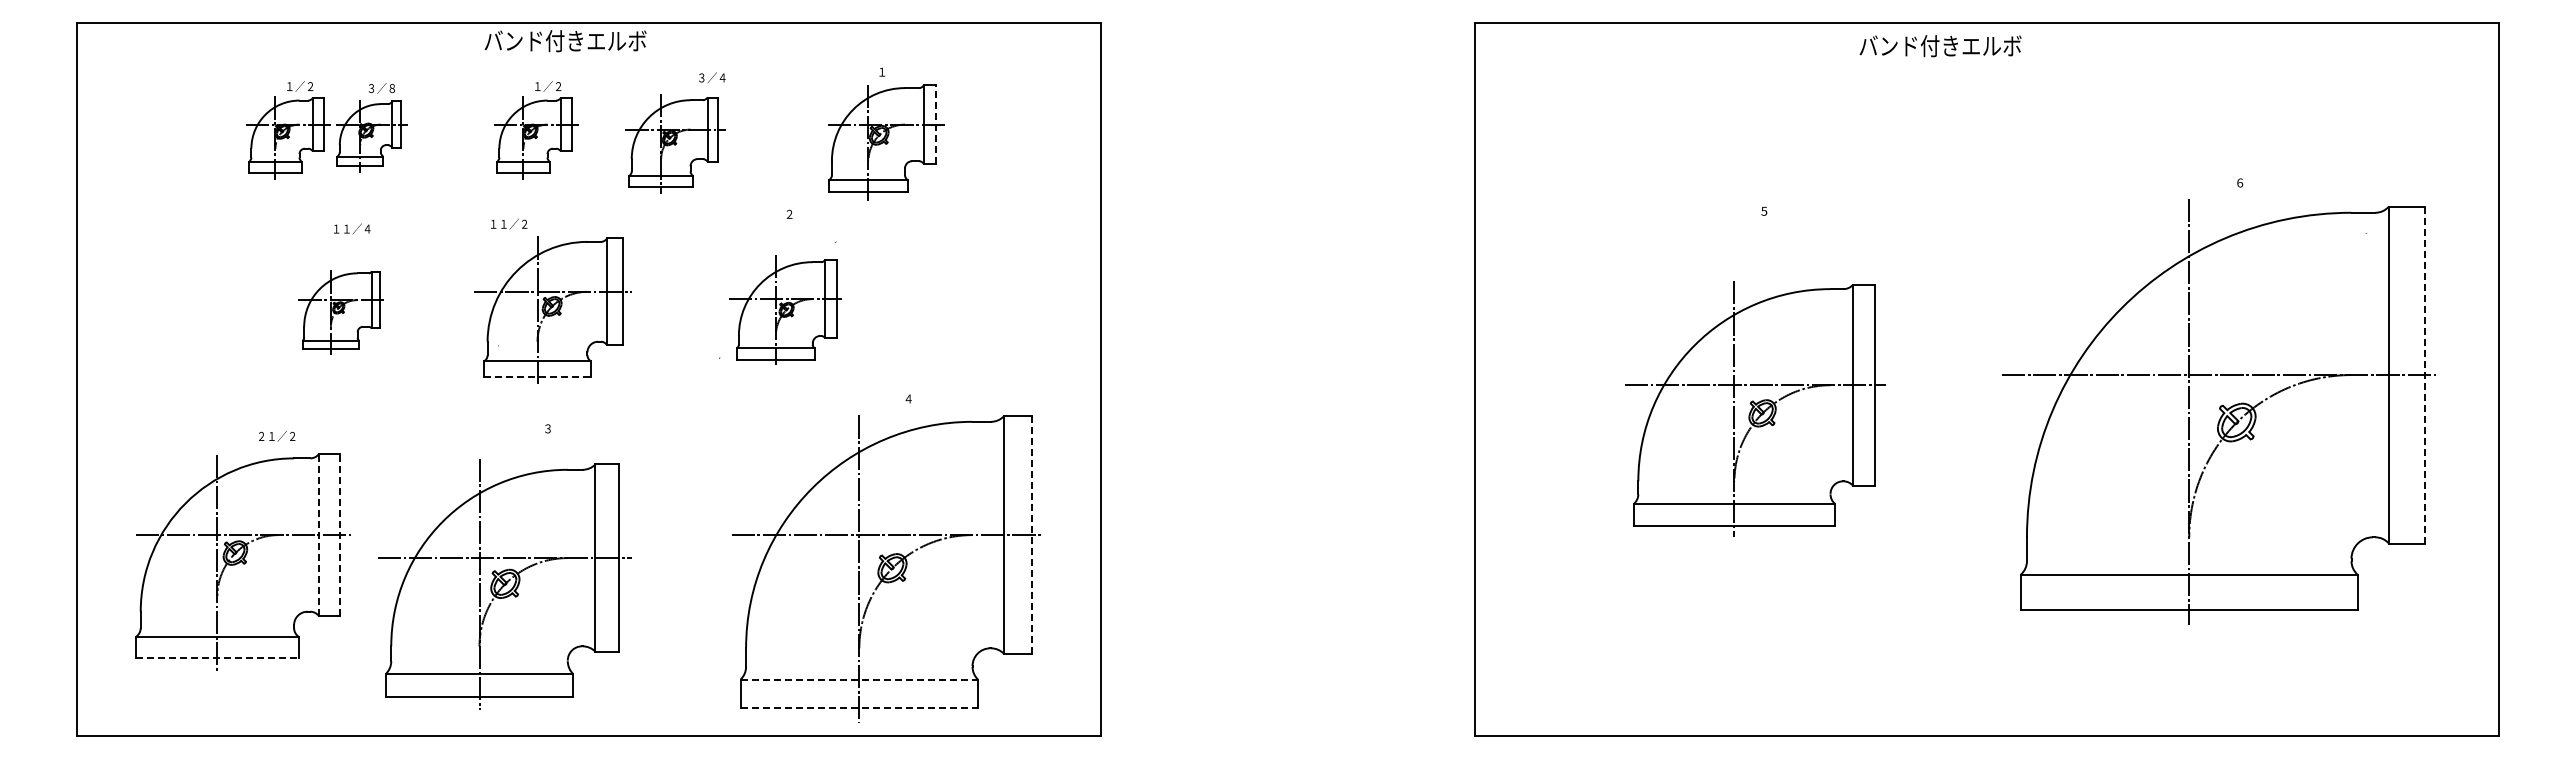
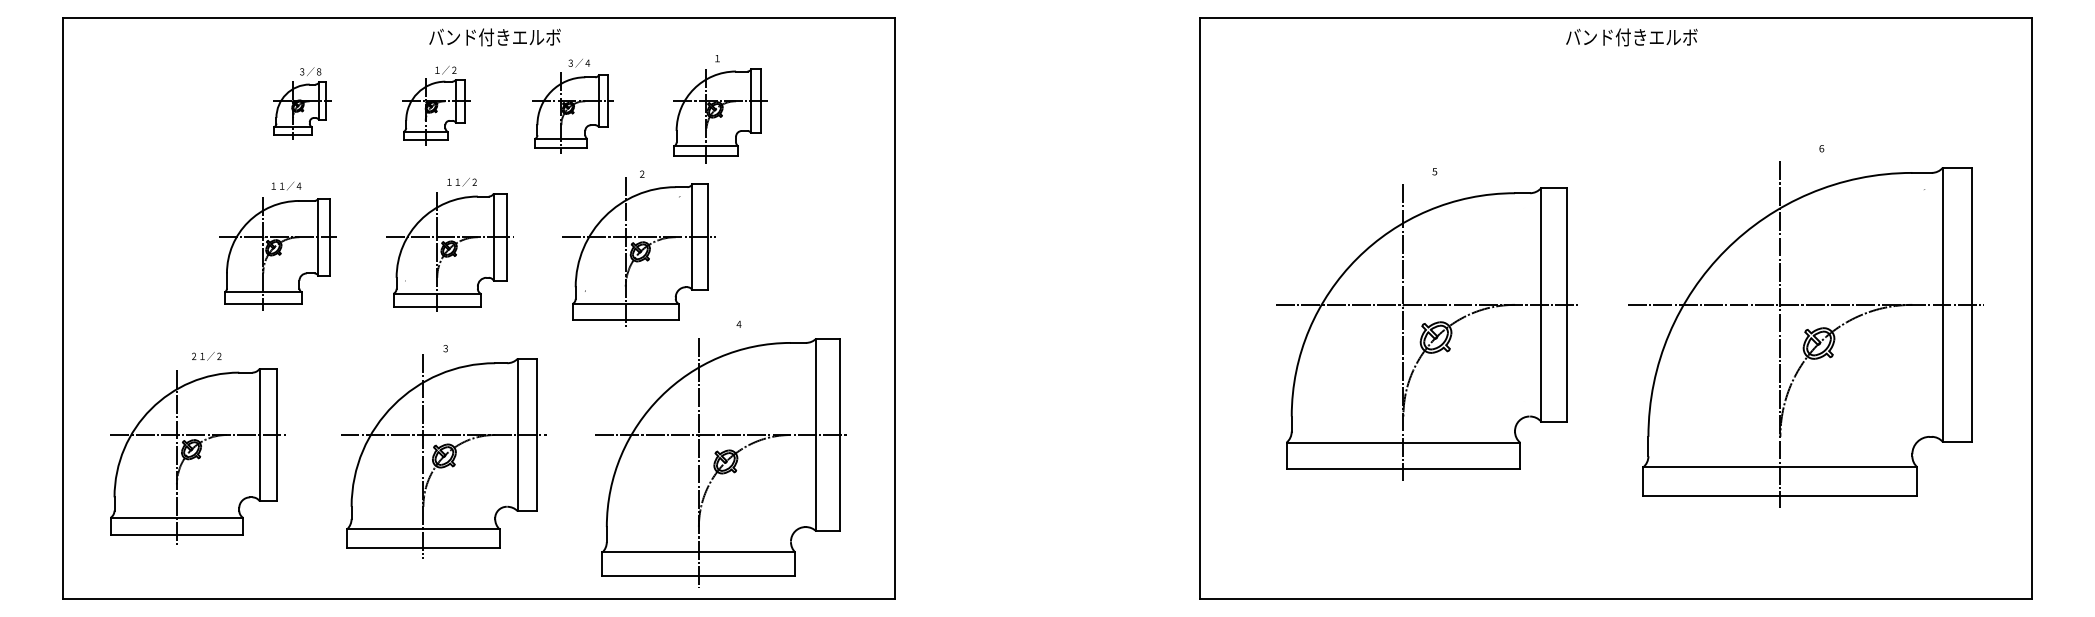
text: (565, 41) -> (494, 37), moved
text: (1940, 46) -> (1631, 37), moved
line: (936, 124) -> (761, 101), dashed -> solid
part: (288, 130) -> (234, 106), removed
part: (675, 143) -> (572, 112), moved
text: (509, 223) -> (462, 181), moved
part: (785, 309) -> (638, 251), size x1.67
part: (341, 312) -> (277, 254), size x1.67
line: (2424, 375) -> (1971, 305), dashed -> solid
line: (538, 377) -> (438, 306), dashed -> solid
part: (1754, 408) -> (1426, 332), size x1.43
text: (277, 436) -> (207, 356), moved
line: (319, 534) -> (259, 434), dashed -> solid
line: (340, 534) -> (276, 434), dashed -> solid
line: (1032, 535) -> (839, 435), dashed -> solid
part: (504, 584) -> (443, 456), moved
line: (217, 658) -> (176, 535), dashed -> solid
line: (859, 679) -> (699, 552), dashed -> solid
line: (859, 708) -> (699, 576), dashed -> solid

